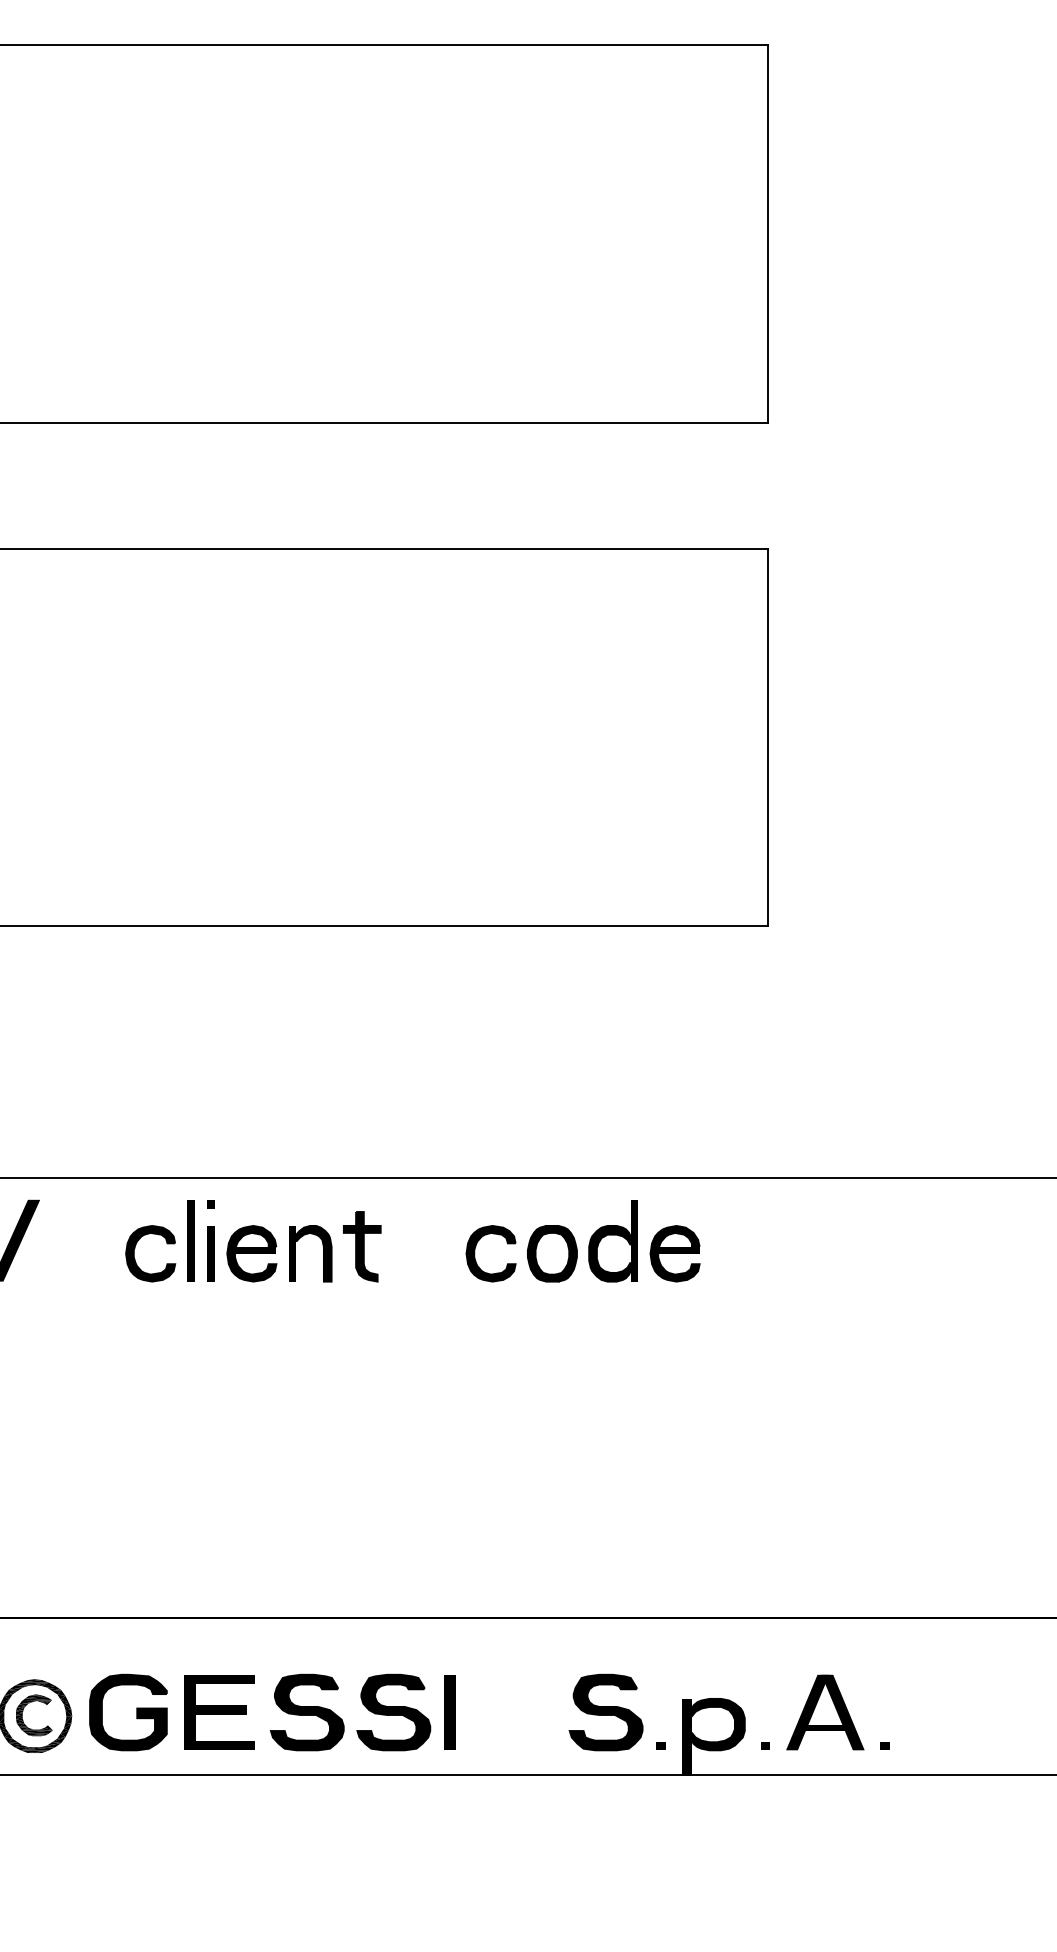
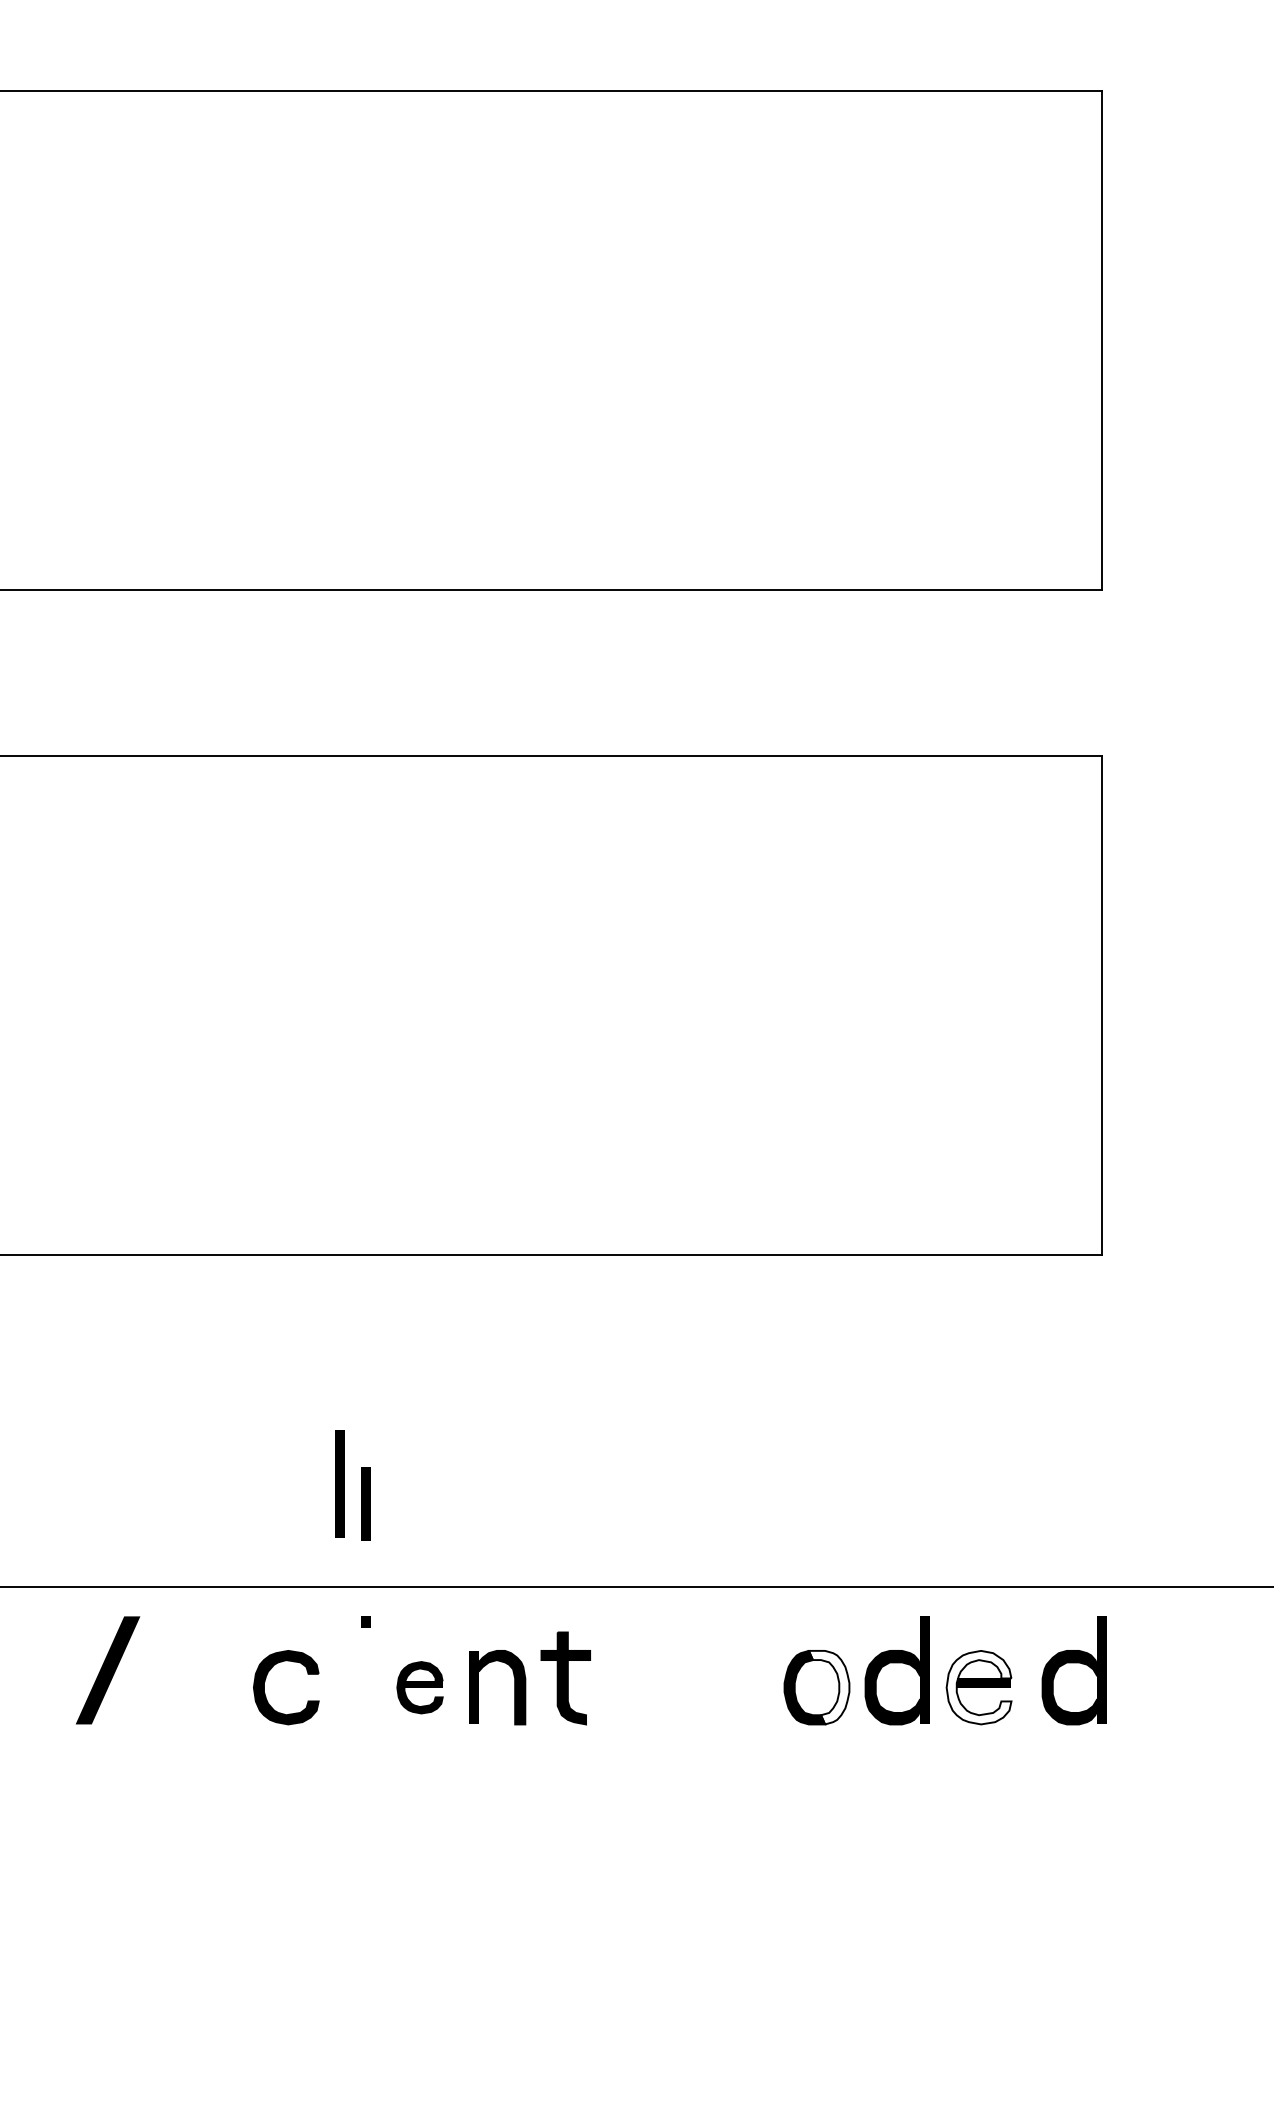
part: (190, 1240) -> (338, 1483), moved
part: (746, 1241) -> (1073, 1671), added
part: (210, 1253) -> (365, 1503), moved
part: (251, 1253) -> (419, 1687), size x0.7
part: (475, 1253) -> (715, 1687), removed
fill: (561, 1253) -> (829, 1687), removed
fill: (674, 1253) -> (978, 1687), removed

